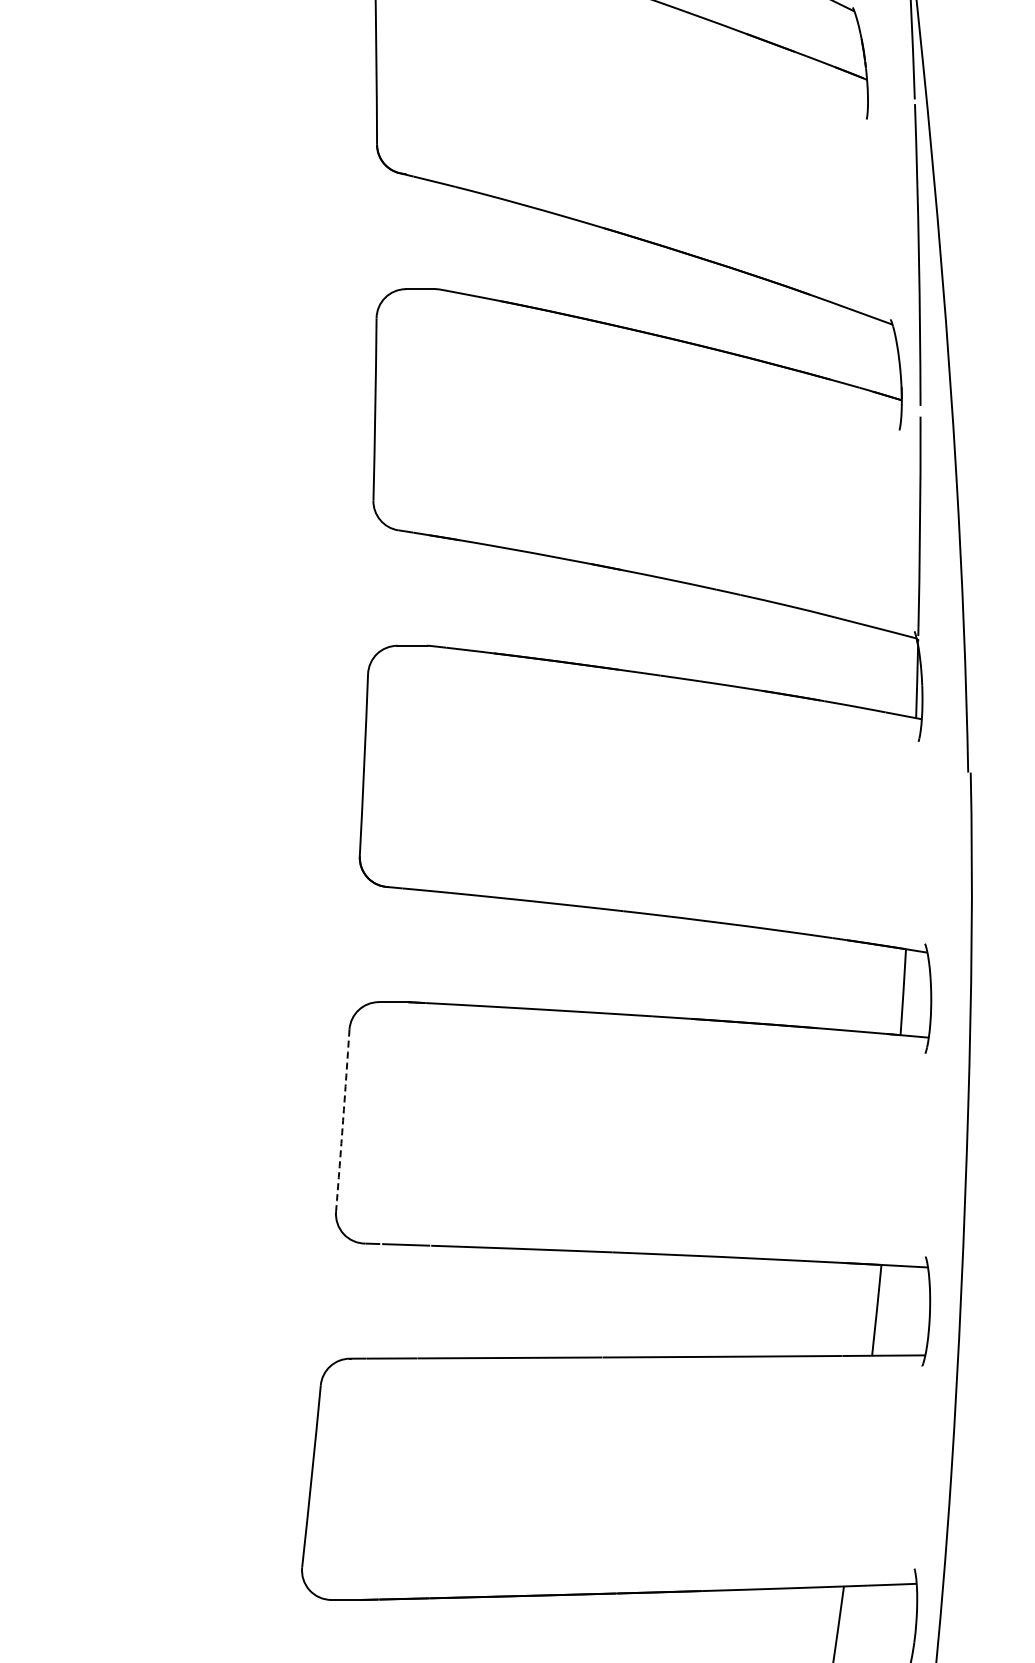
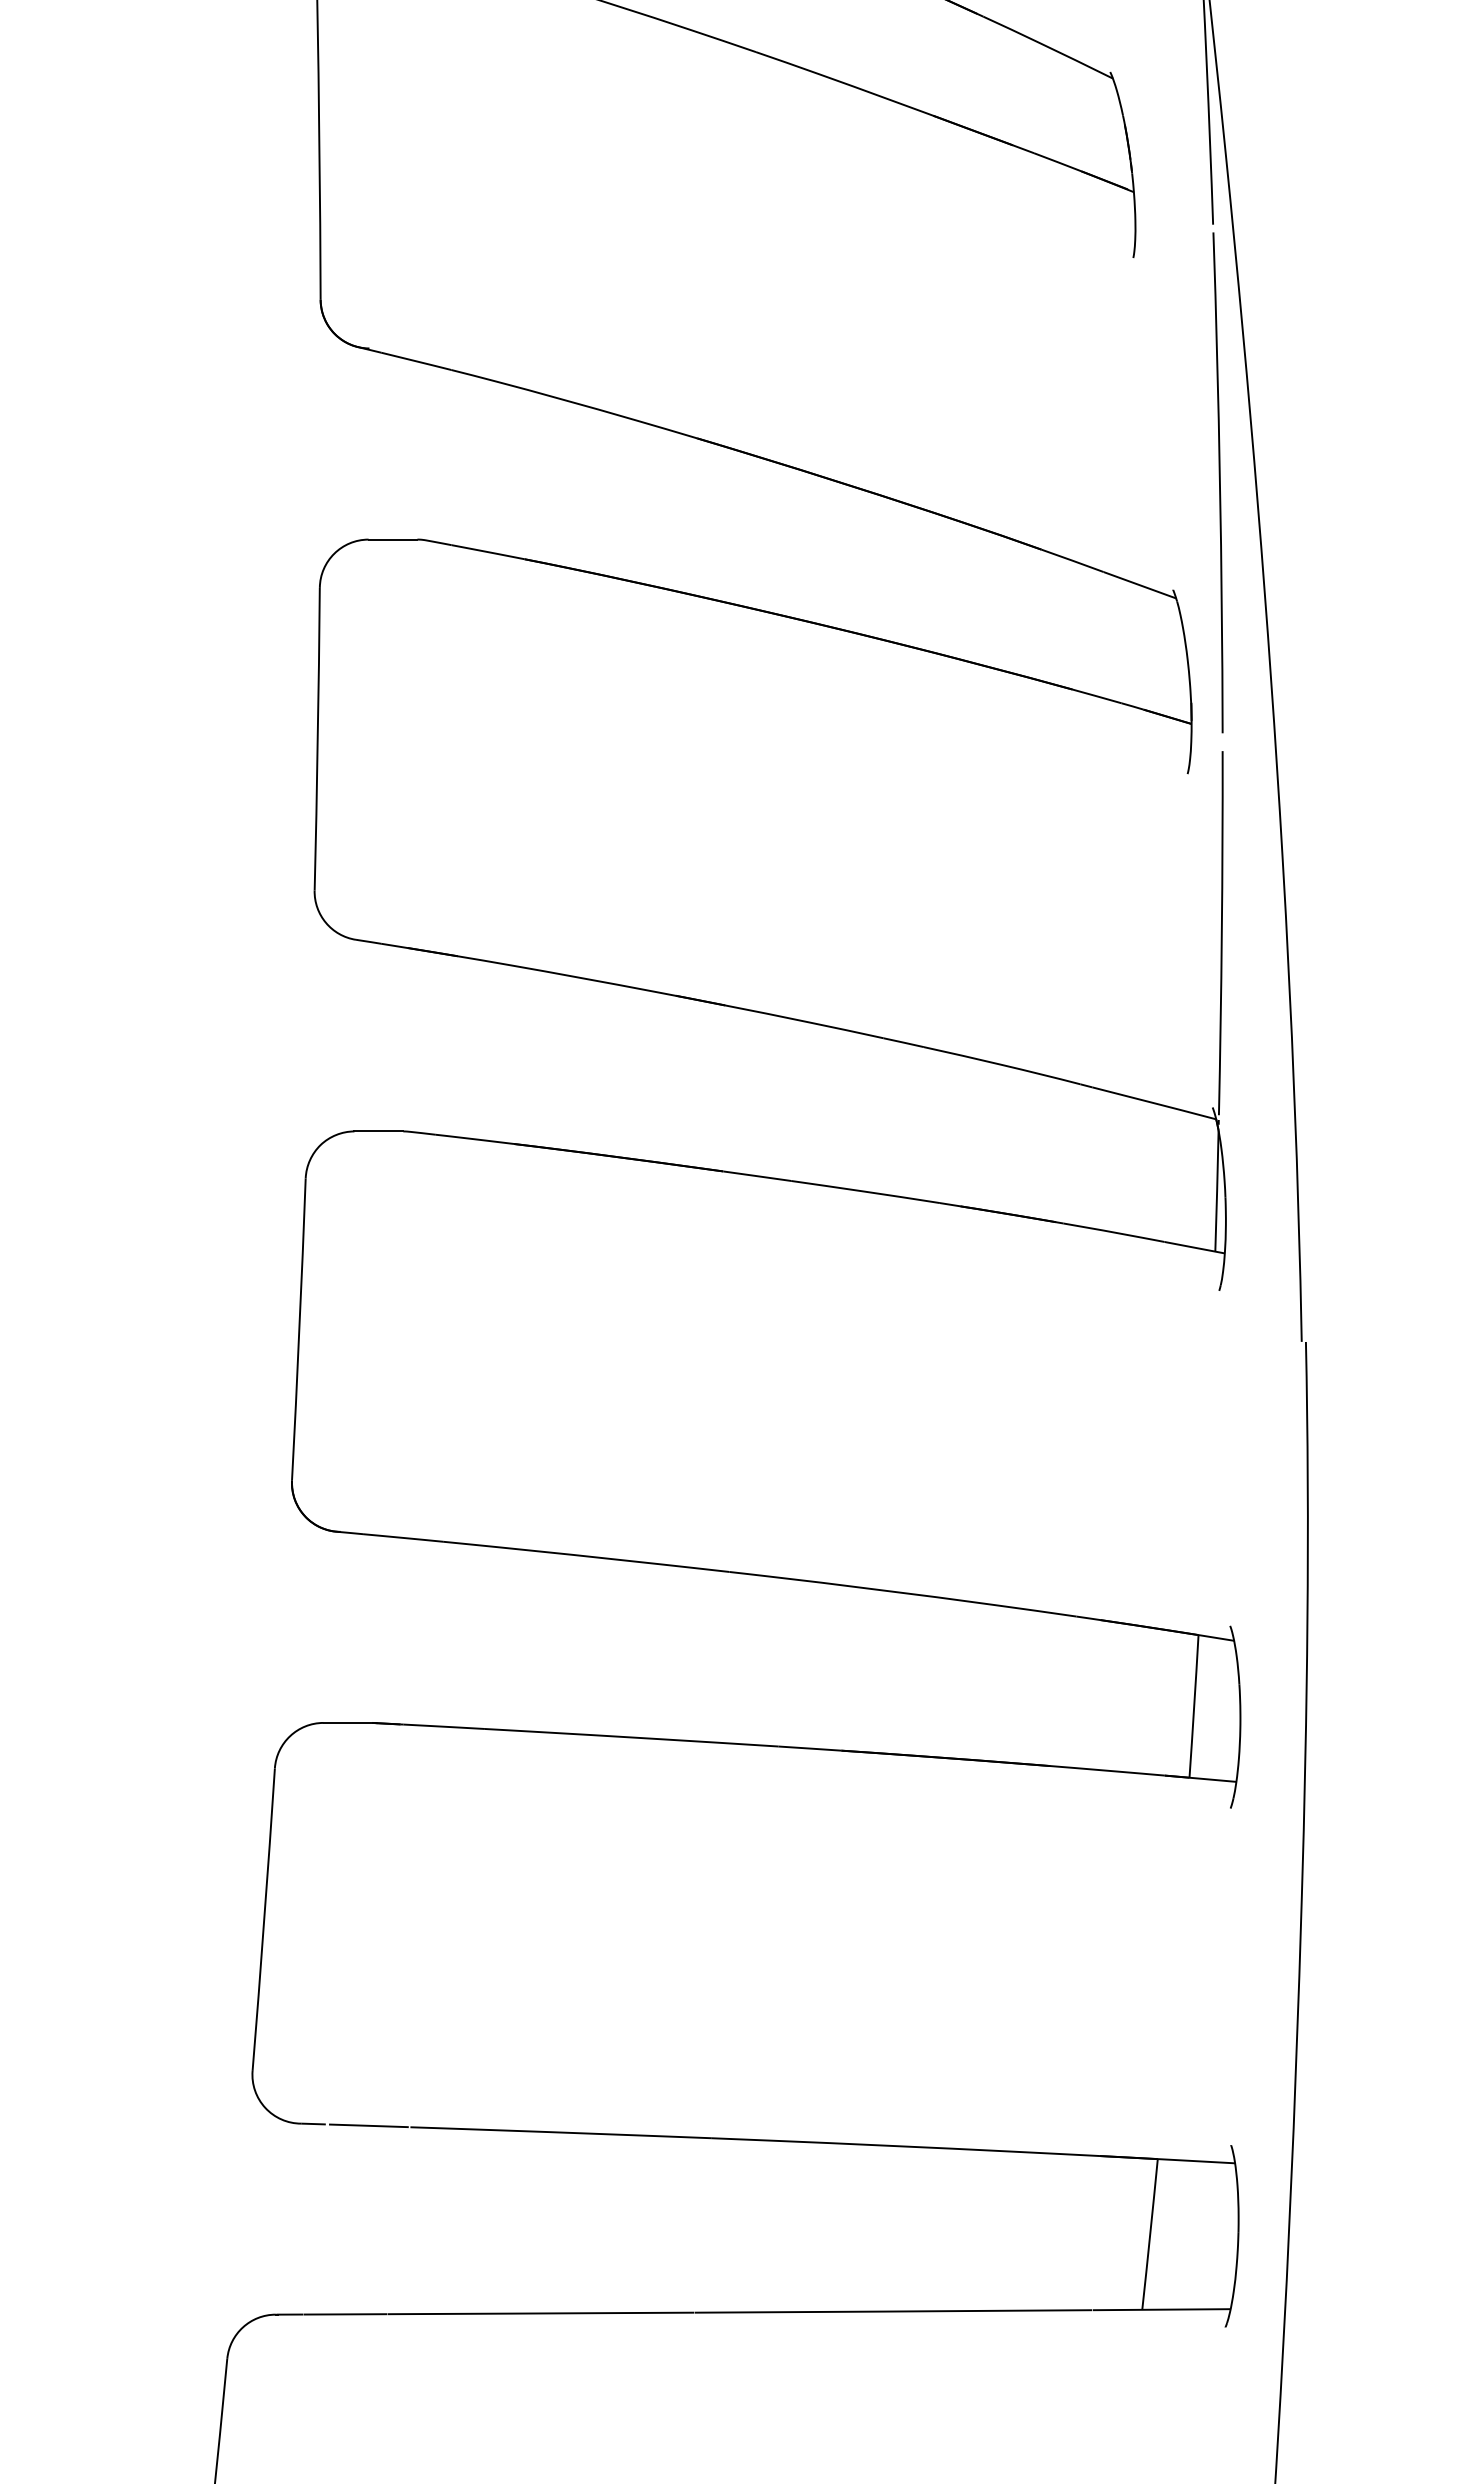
arc: (343, 1120) -> (264, 1919), dashed -> solid

